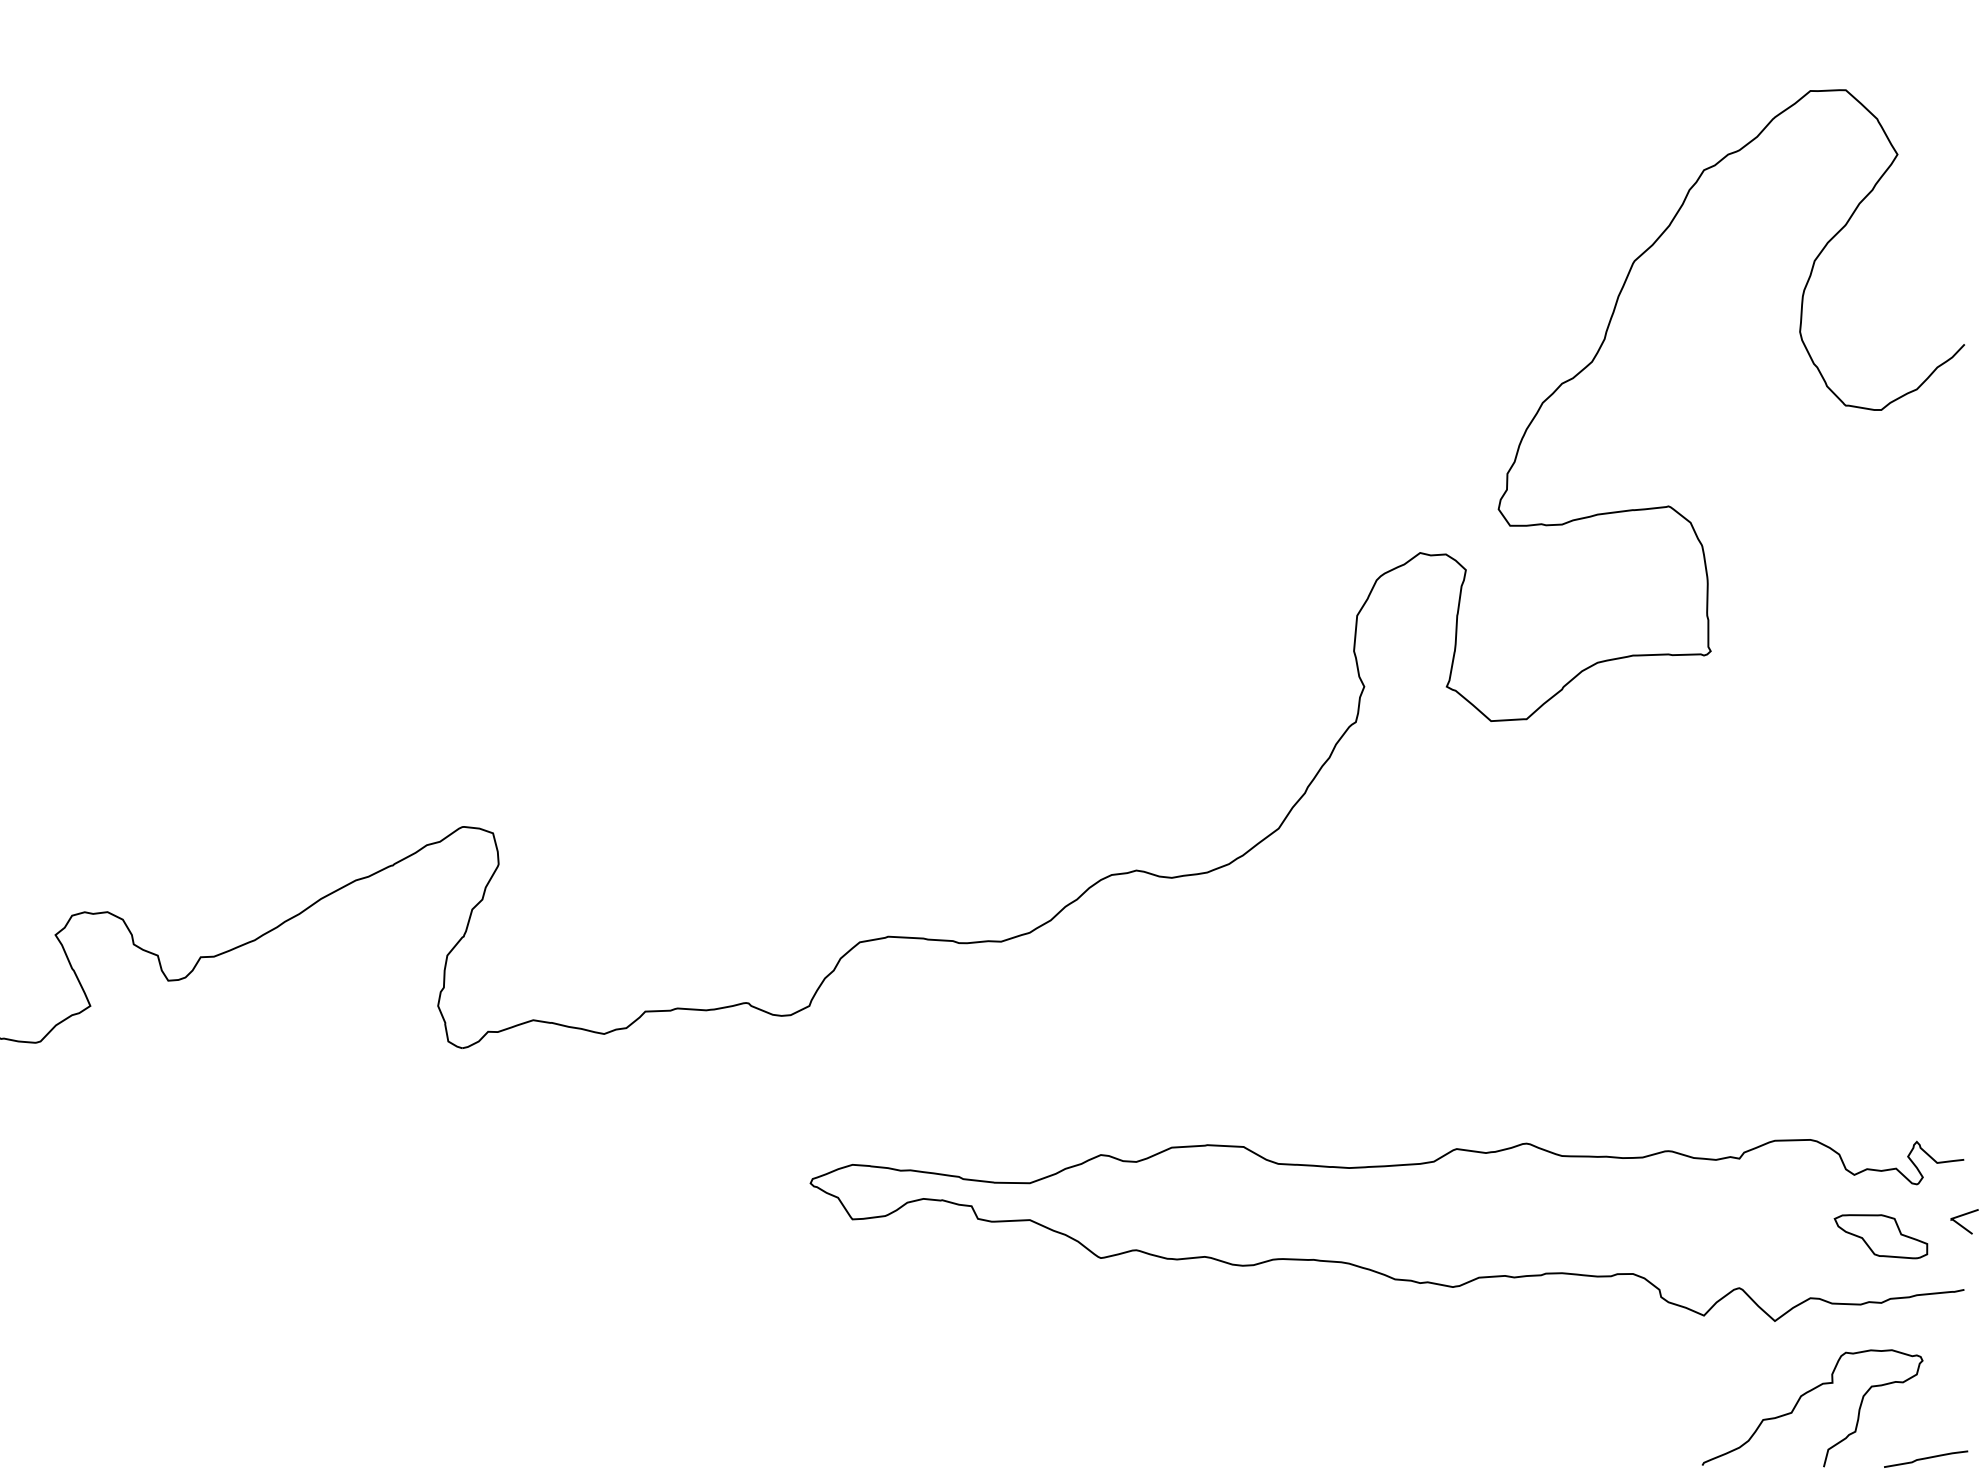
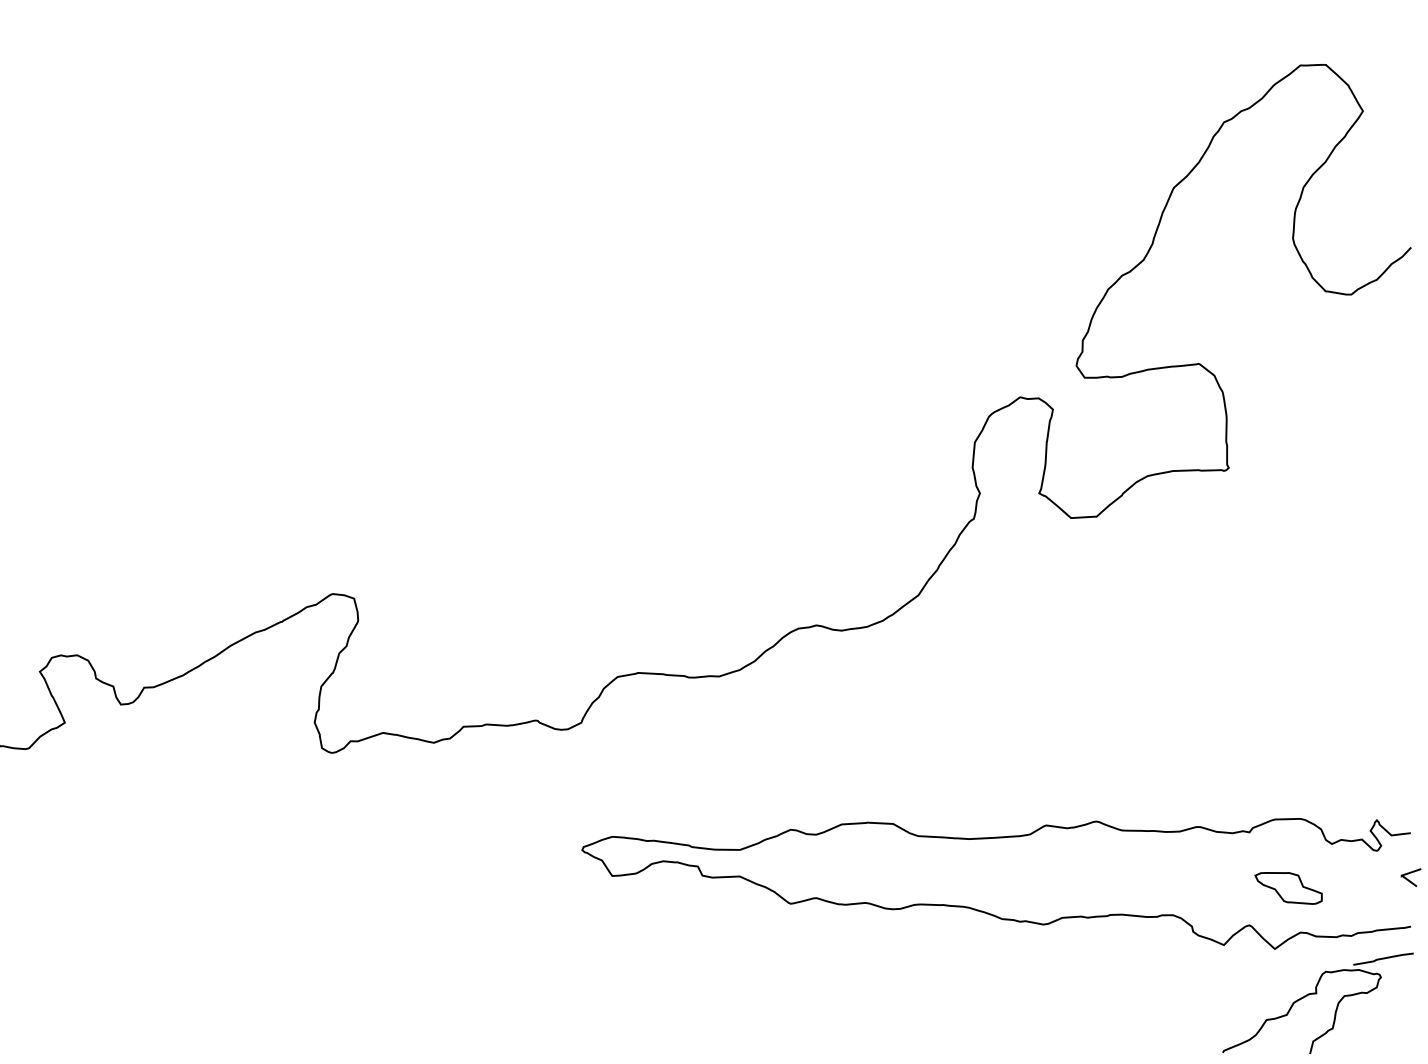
part: (1880, 1236) -> (1288, 888), moved
curve: (1926, 1458) -> (1383, 958), moved

